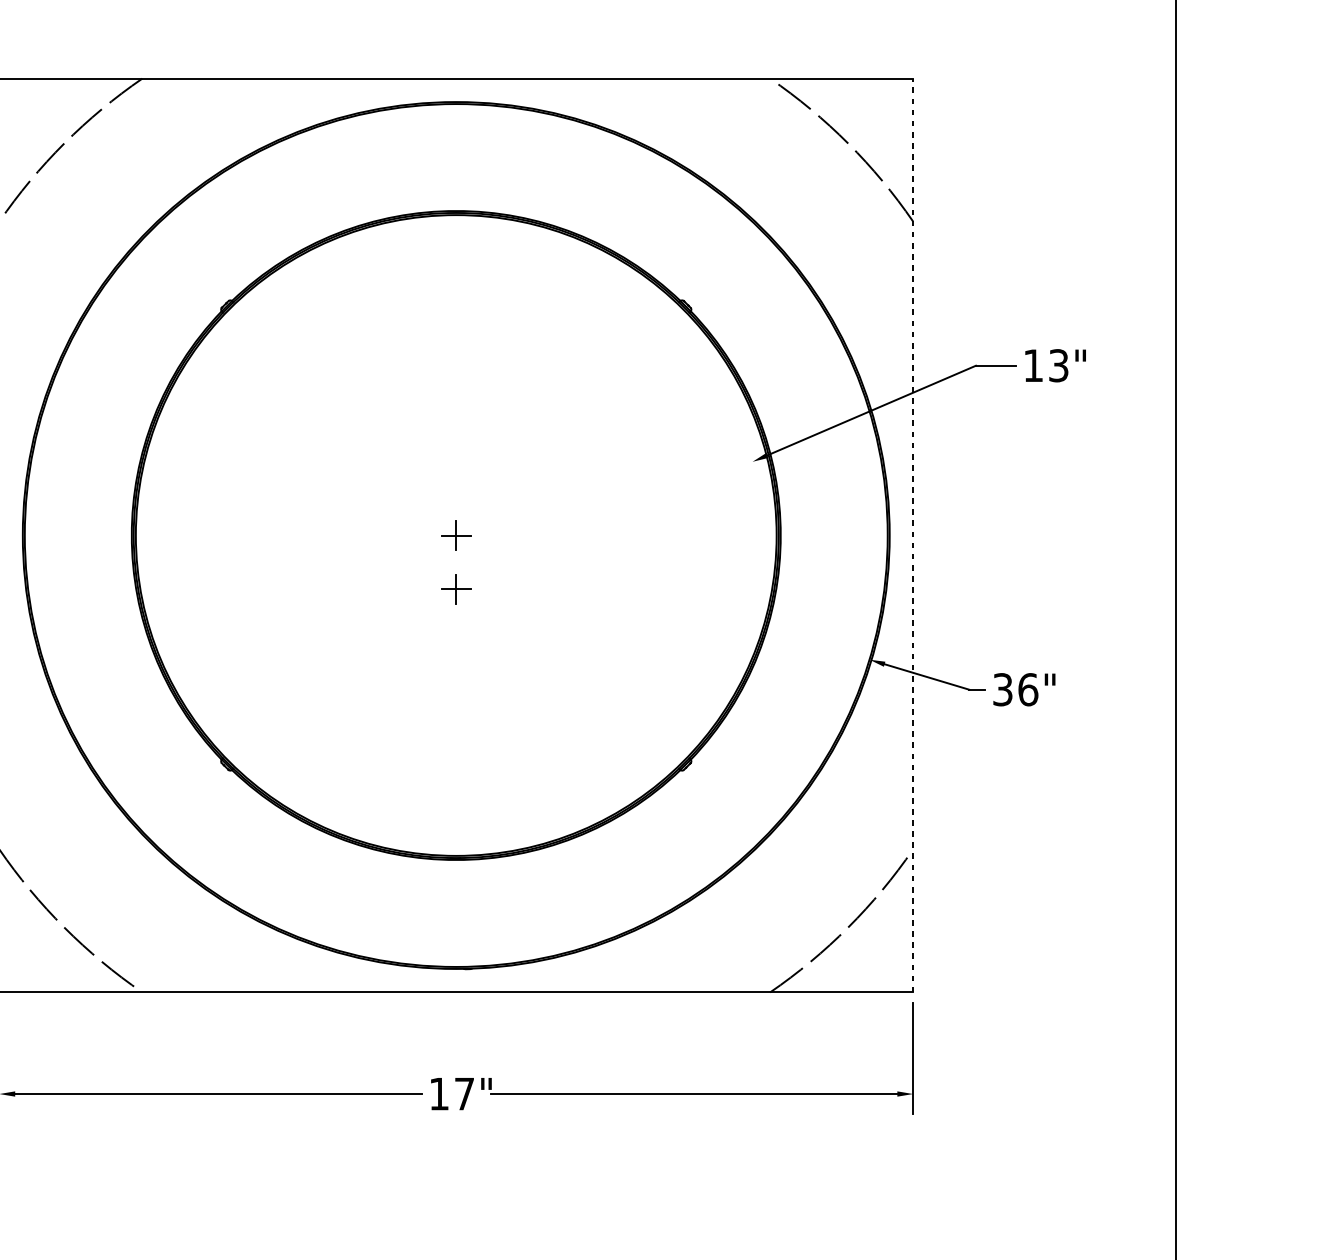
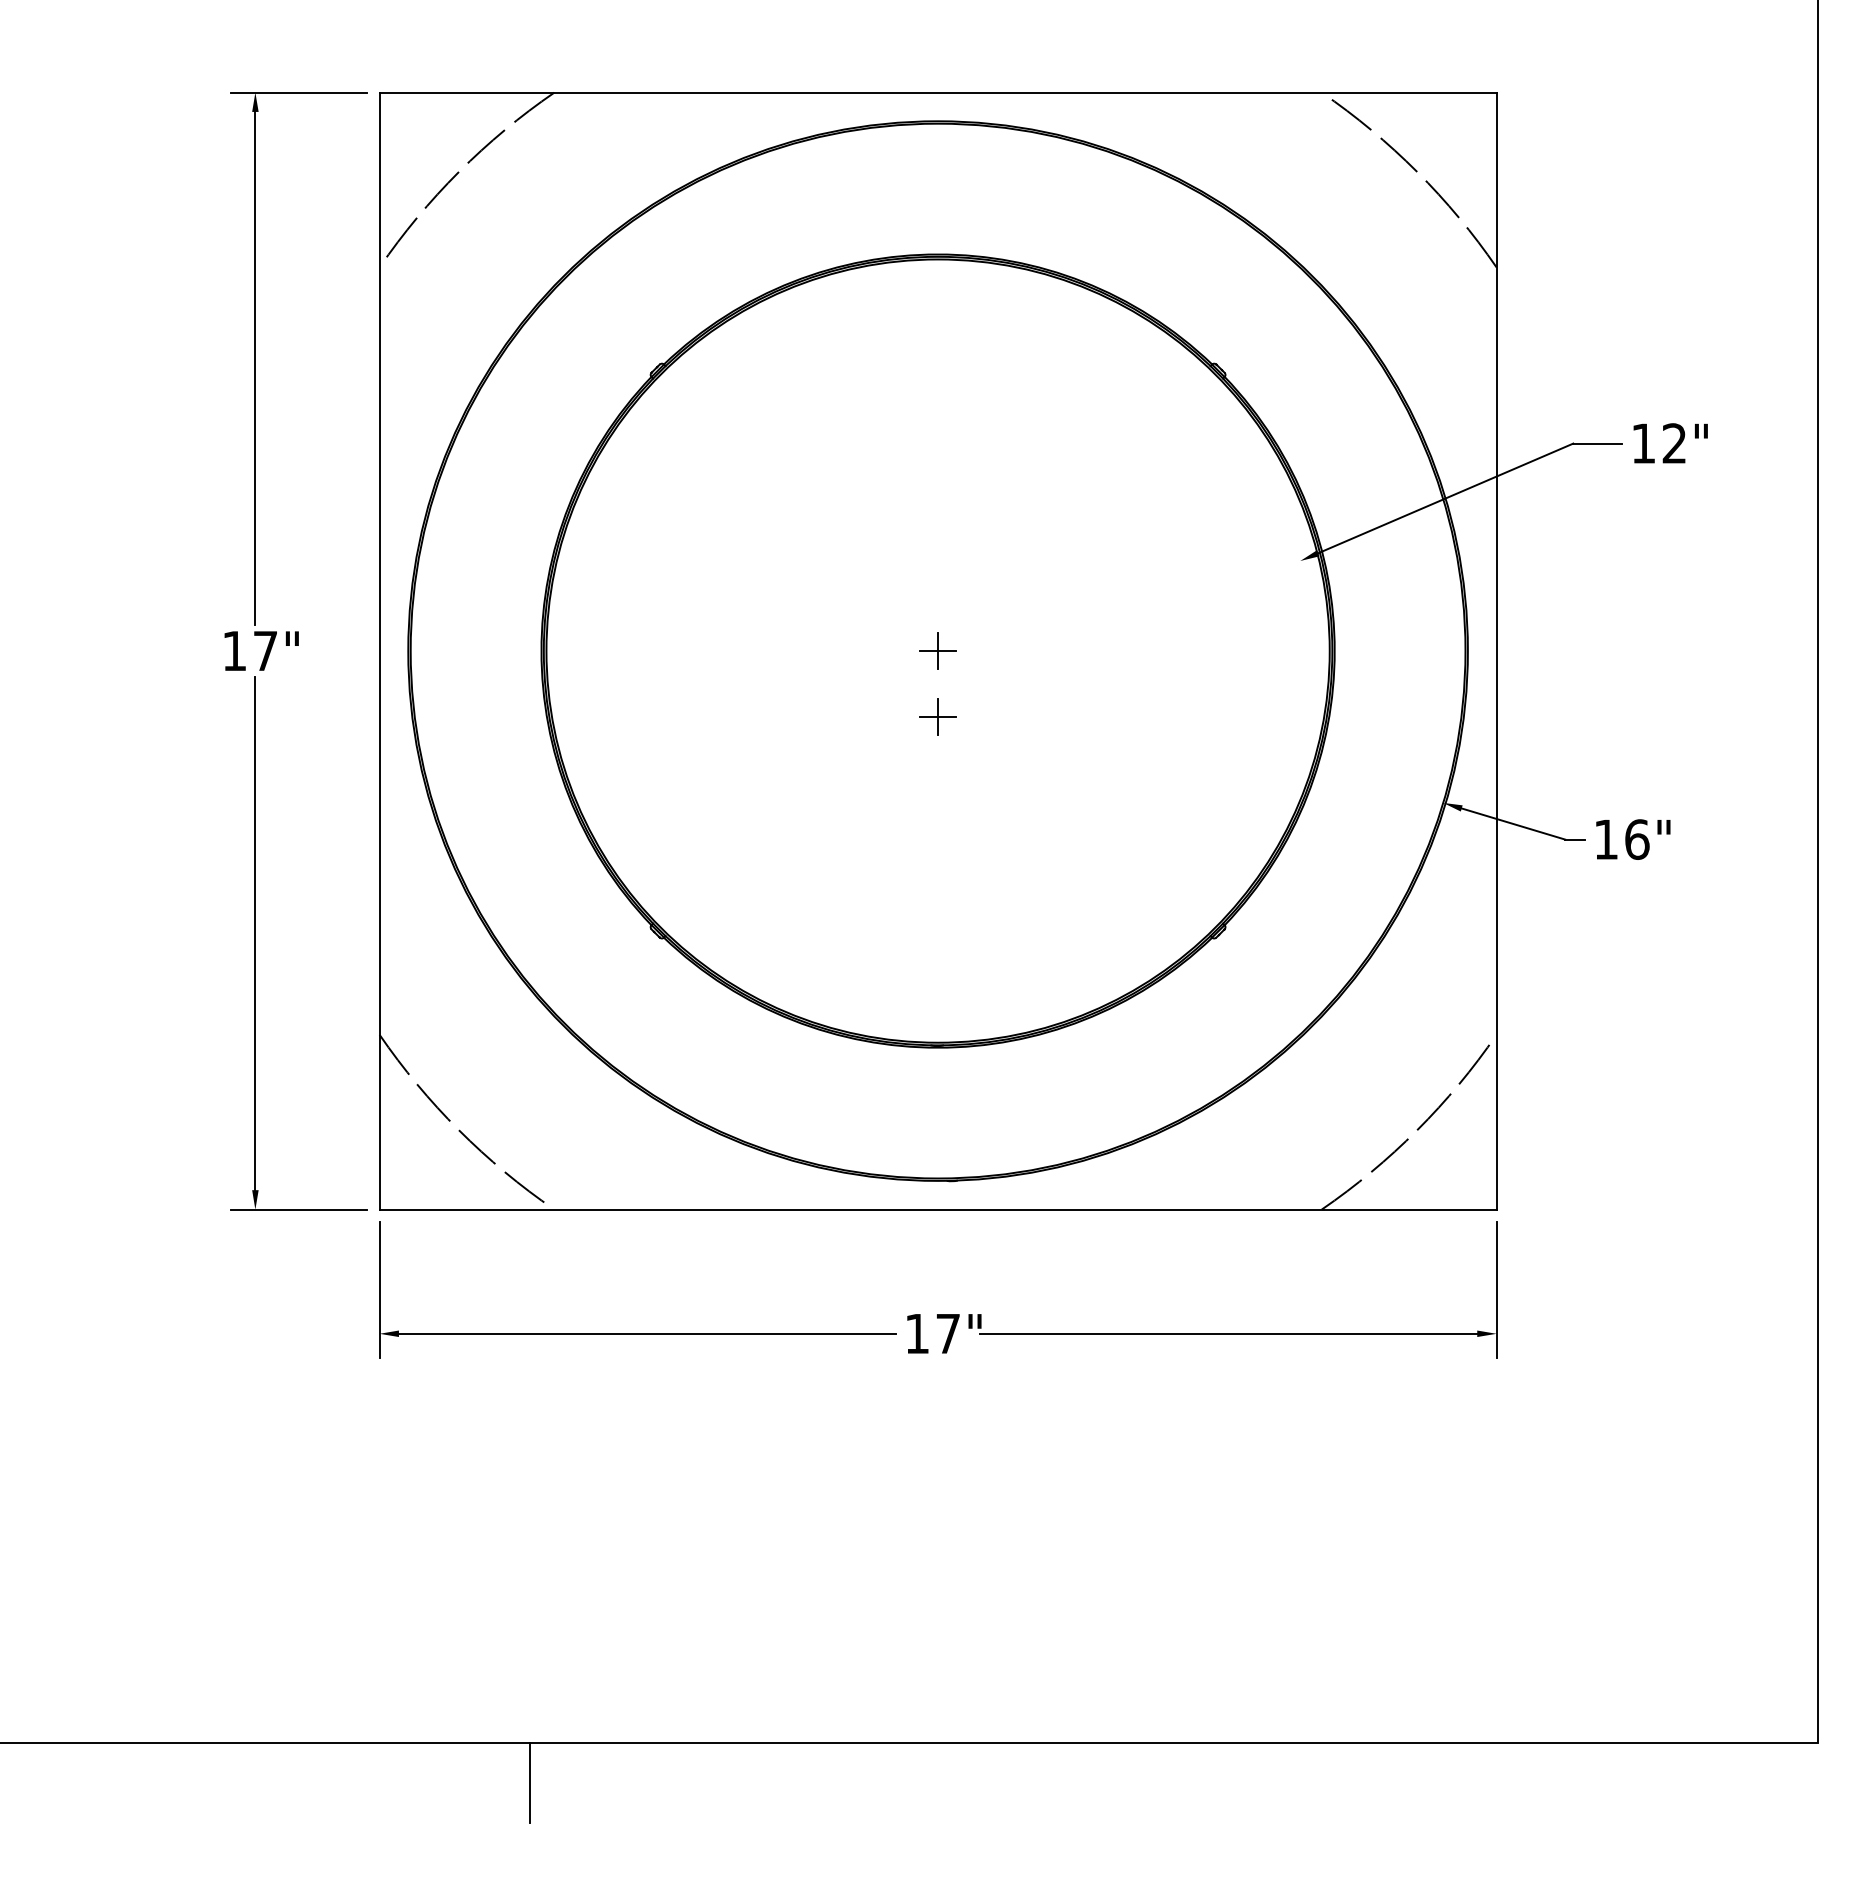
text: (1058, 365) -> (1674, 443), 13" -> 12"
line: (913, 535) -> (1496, 651), dashed -> solid
text: (1002, 689) -> (1605, 839), 36" -> 16"

